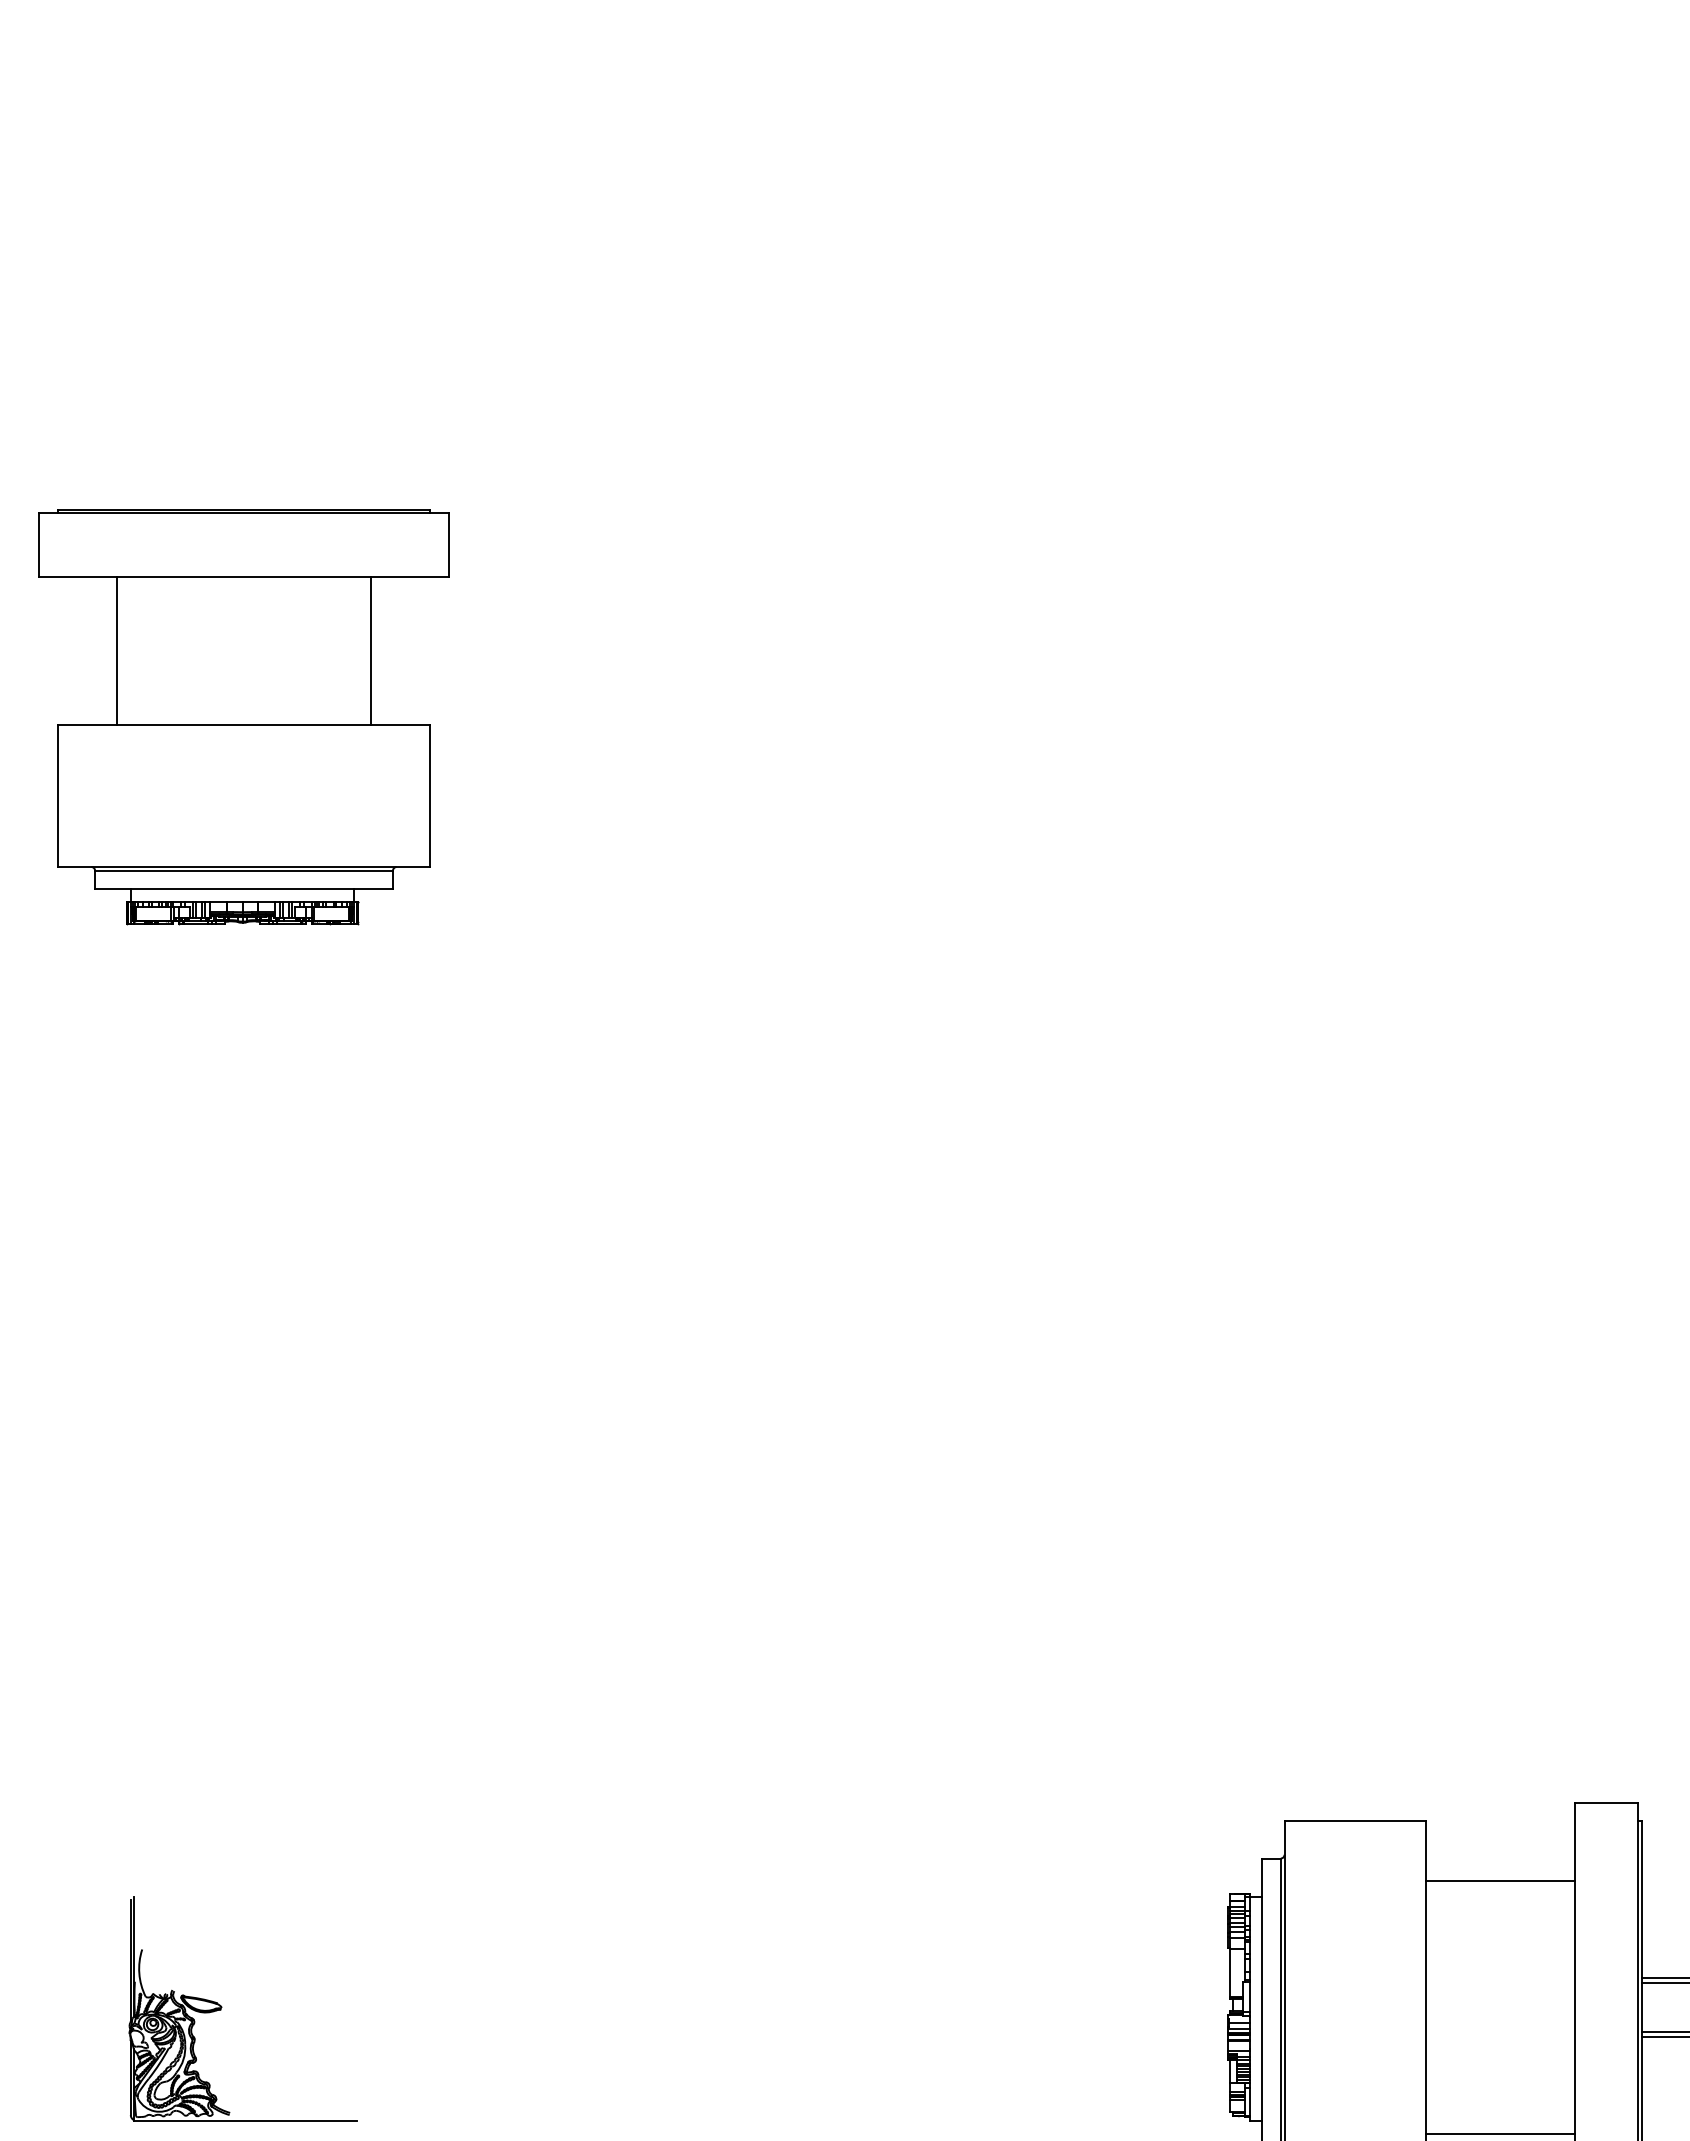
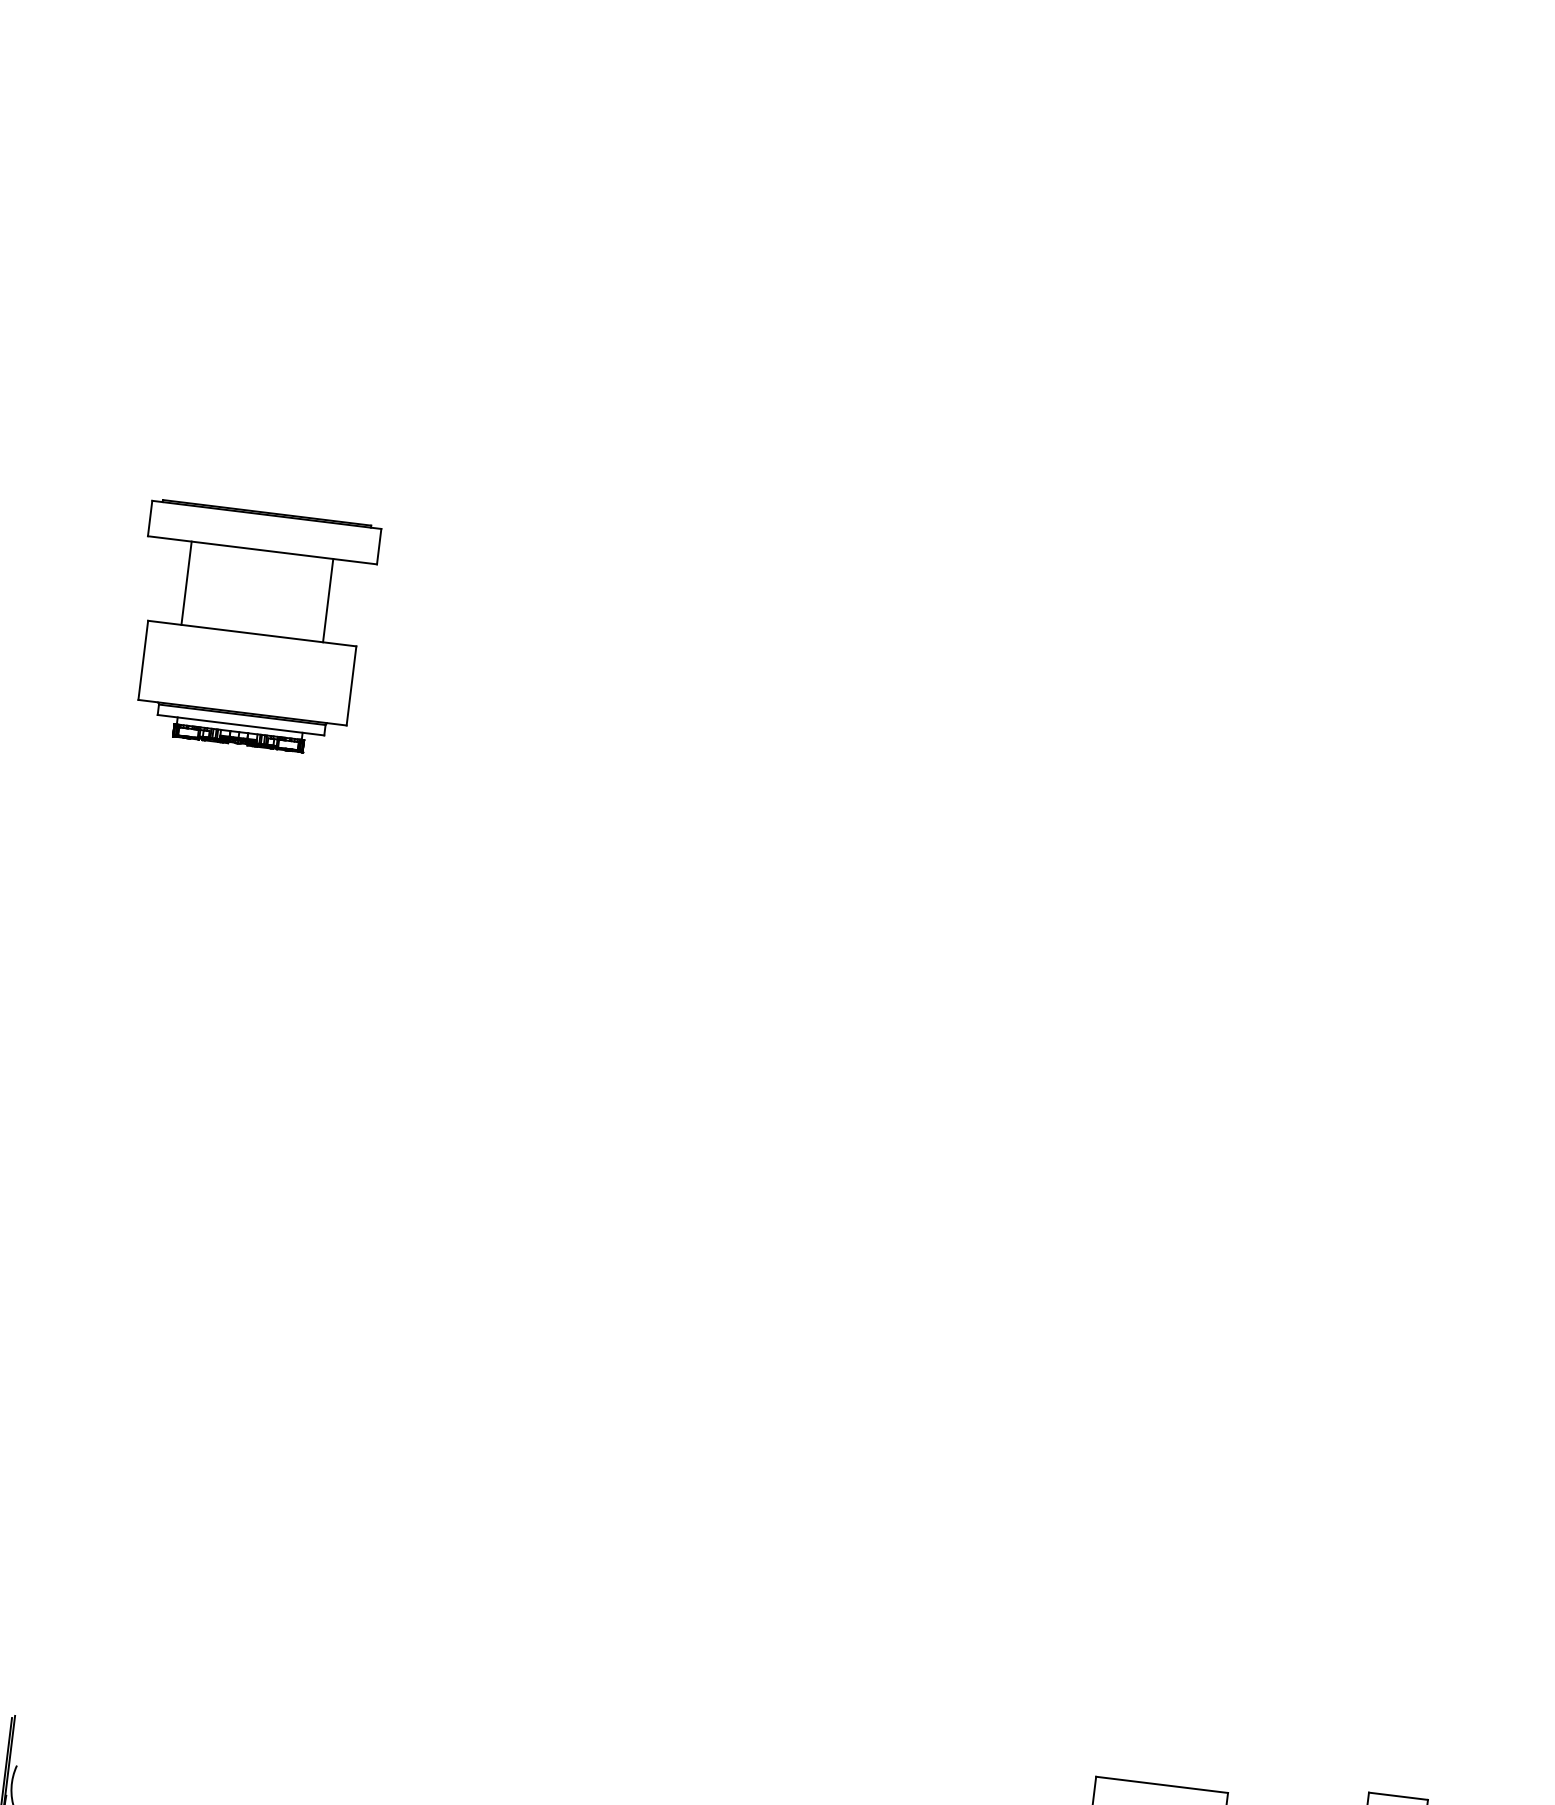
part: (243, 717) -> (252, 629), size x0.6

